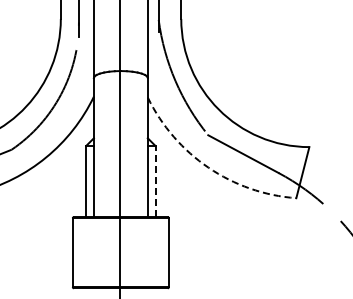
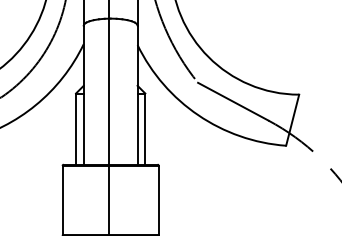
arc: (208, 167) -> (198, 115), dashed -> solid
line: (155, 181) -> (145, 129), dashed -> solid

